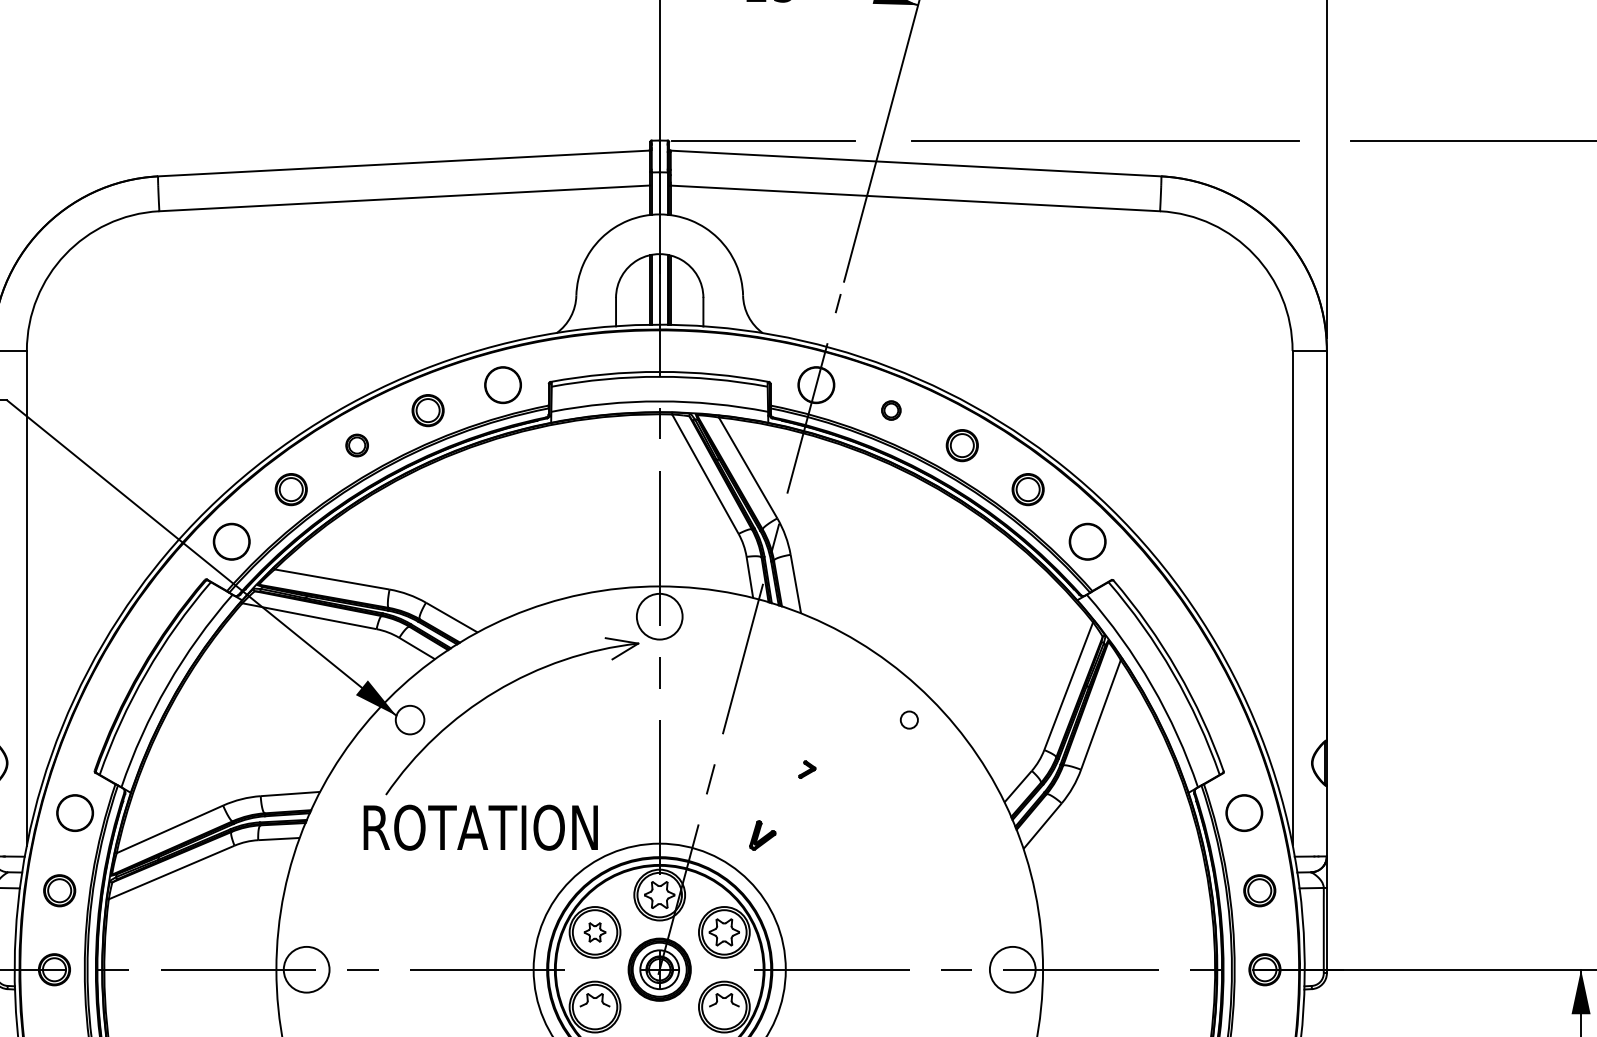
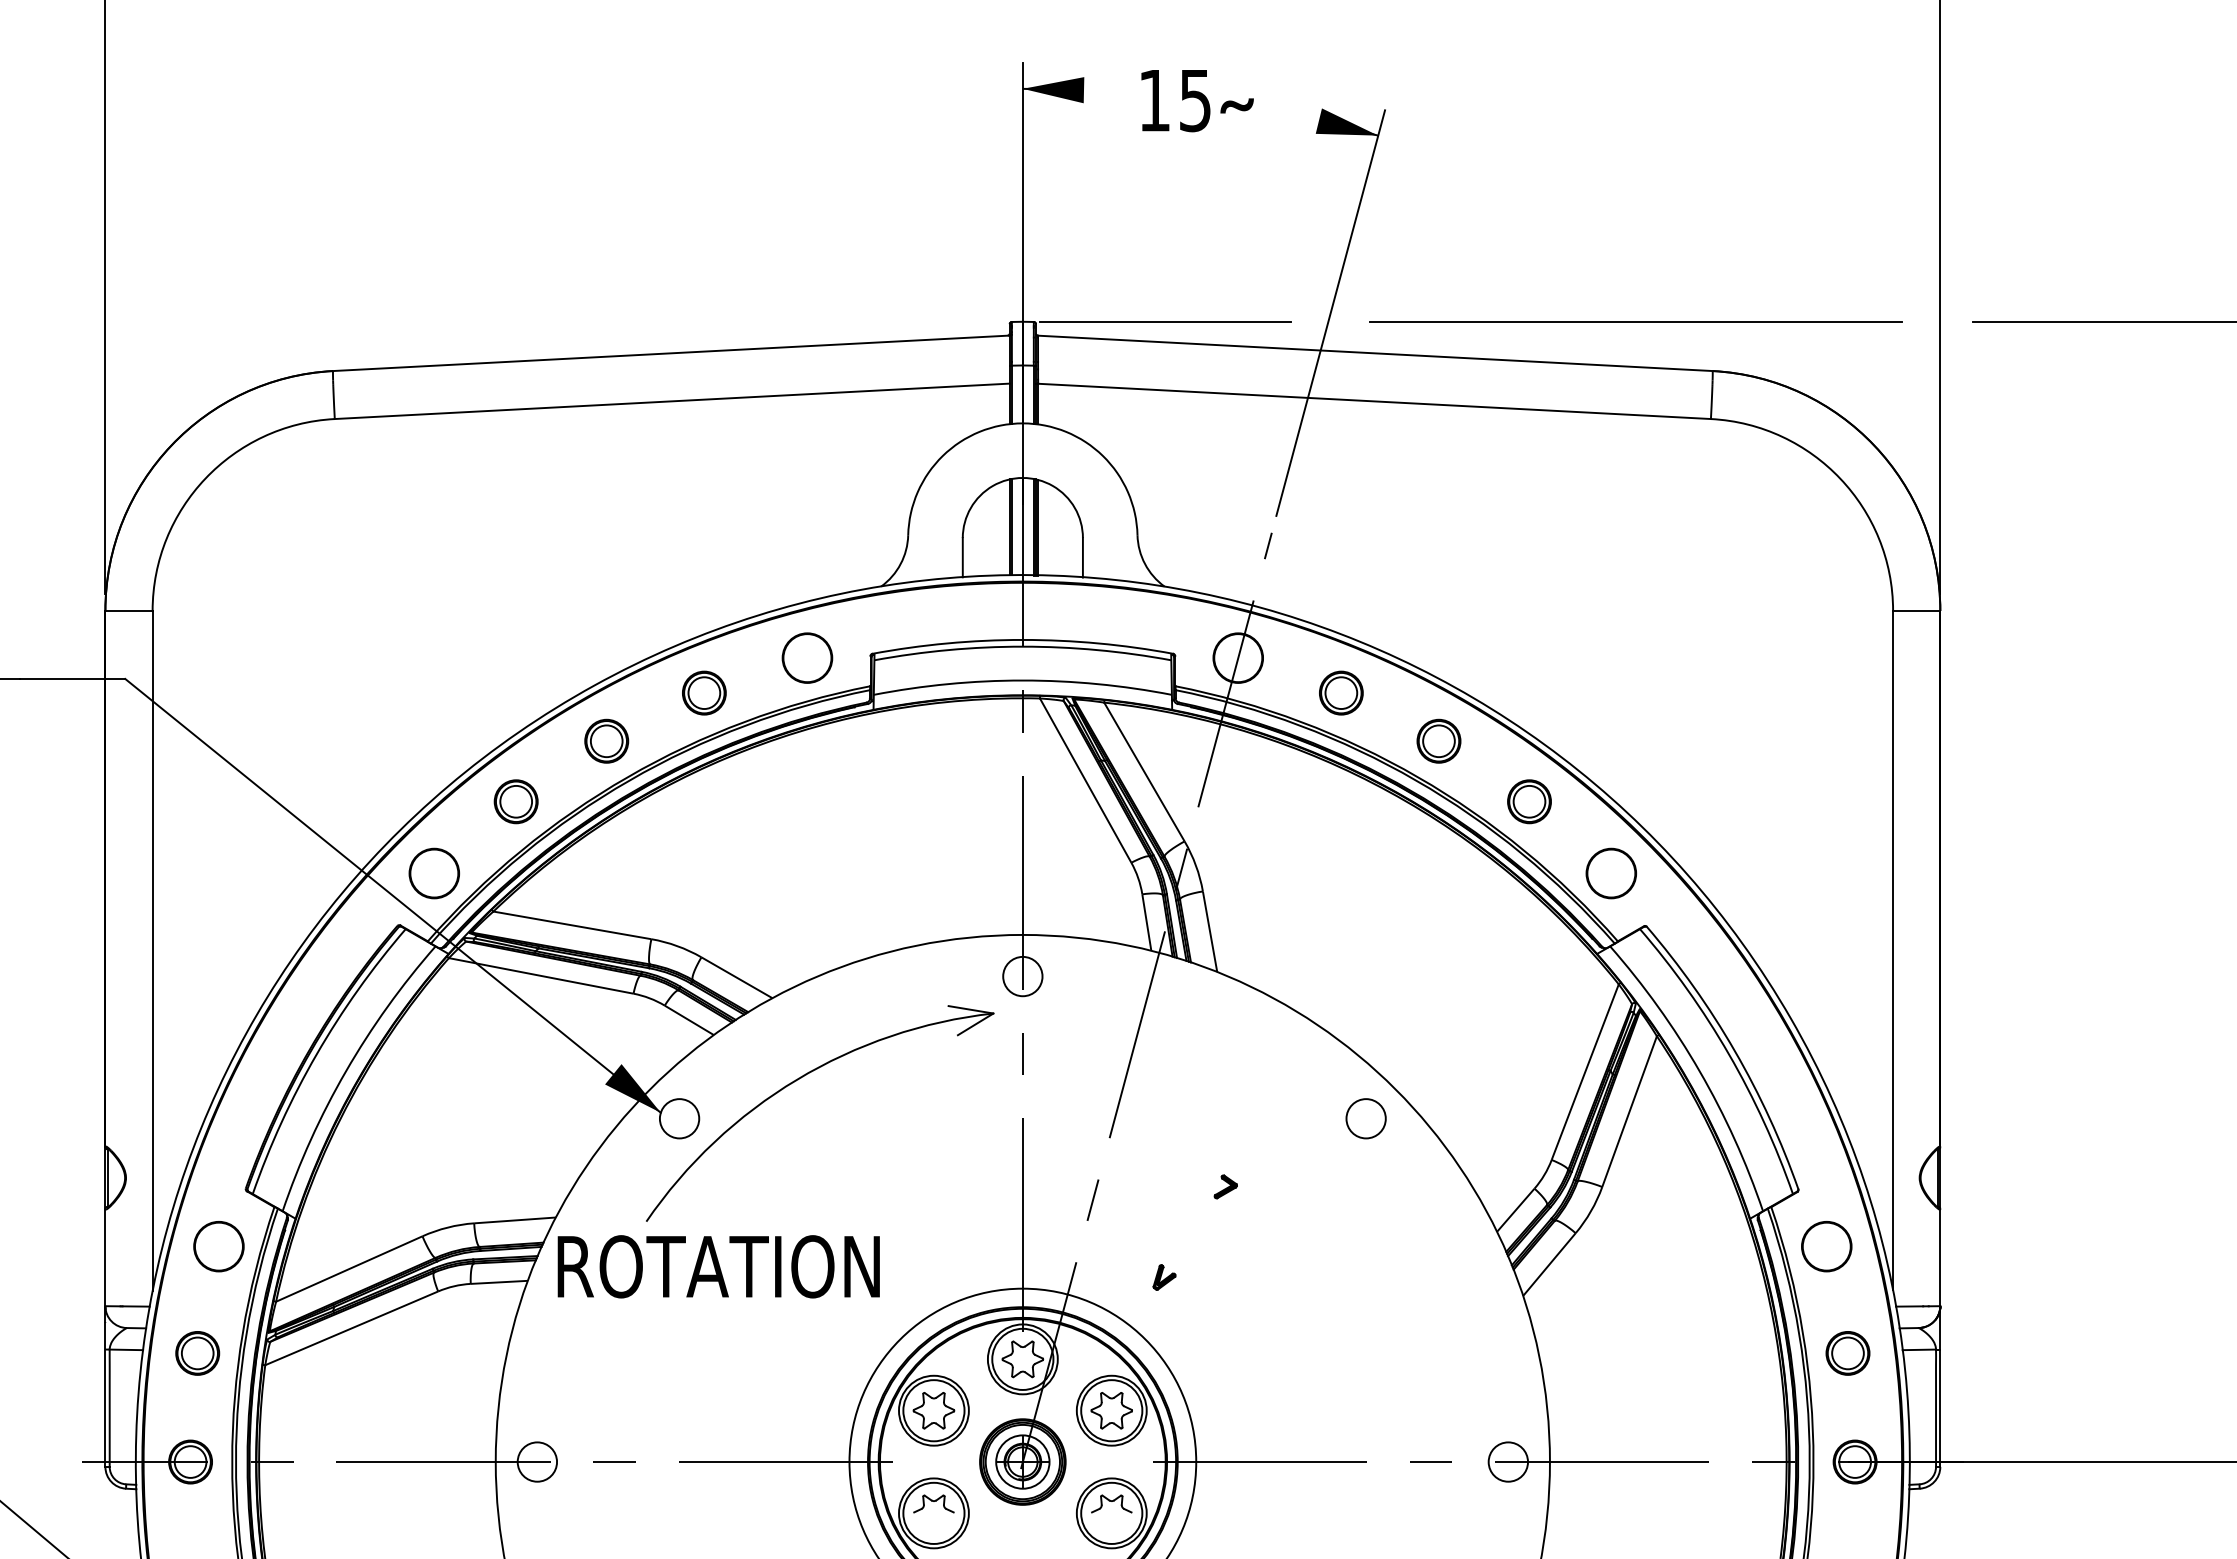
part: (891, 410) -> (1341, 692), size x1.67
part: (356, 445) -> (606, 740), size x1.43
circle: (659, 616) -> (1022, 976), size x0.62
circle: (908, 719) -> (1365, 1118), size x1.67
text: (480, 827) -> (718, 1266), moved
part: (762, 835) -> (1164, 1277), size x0.62
part: (594, 932) -> (933, 1410), size x1.43
circle: (306, 969) -> (537, 1461), size x0.62
circle: (1012, 969) -> (1508, 1461), size x0.62

